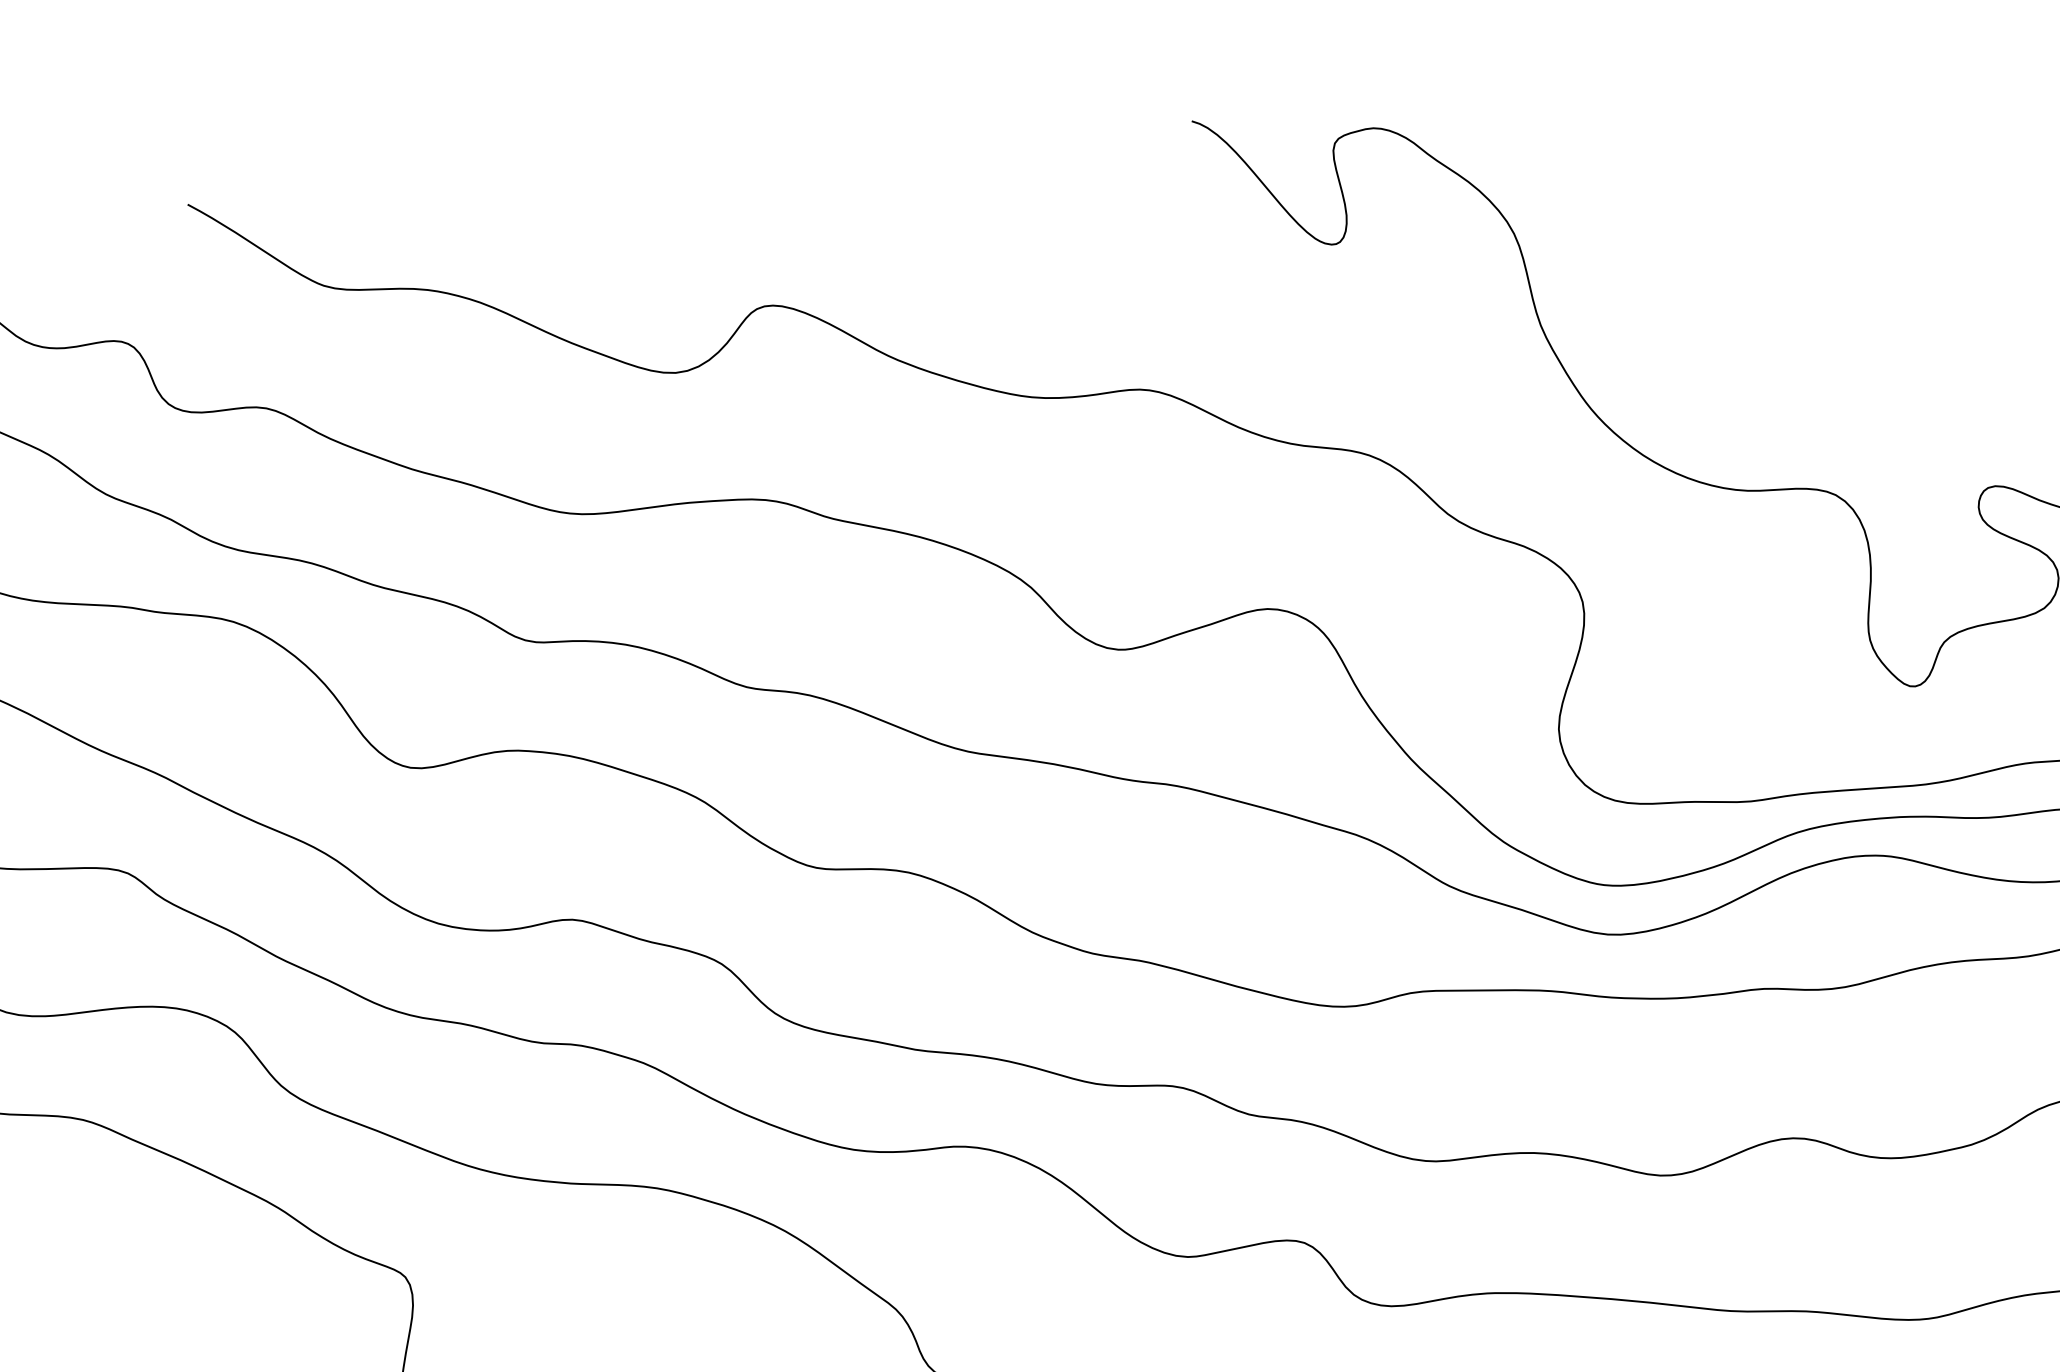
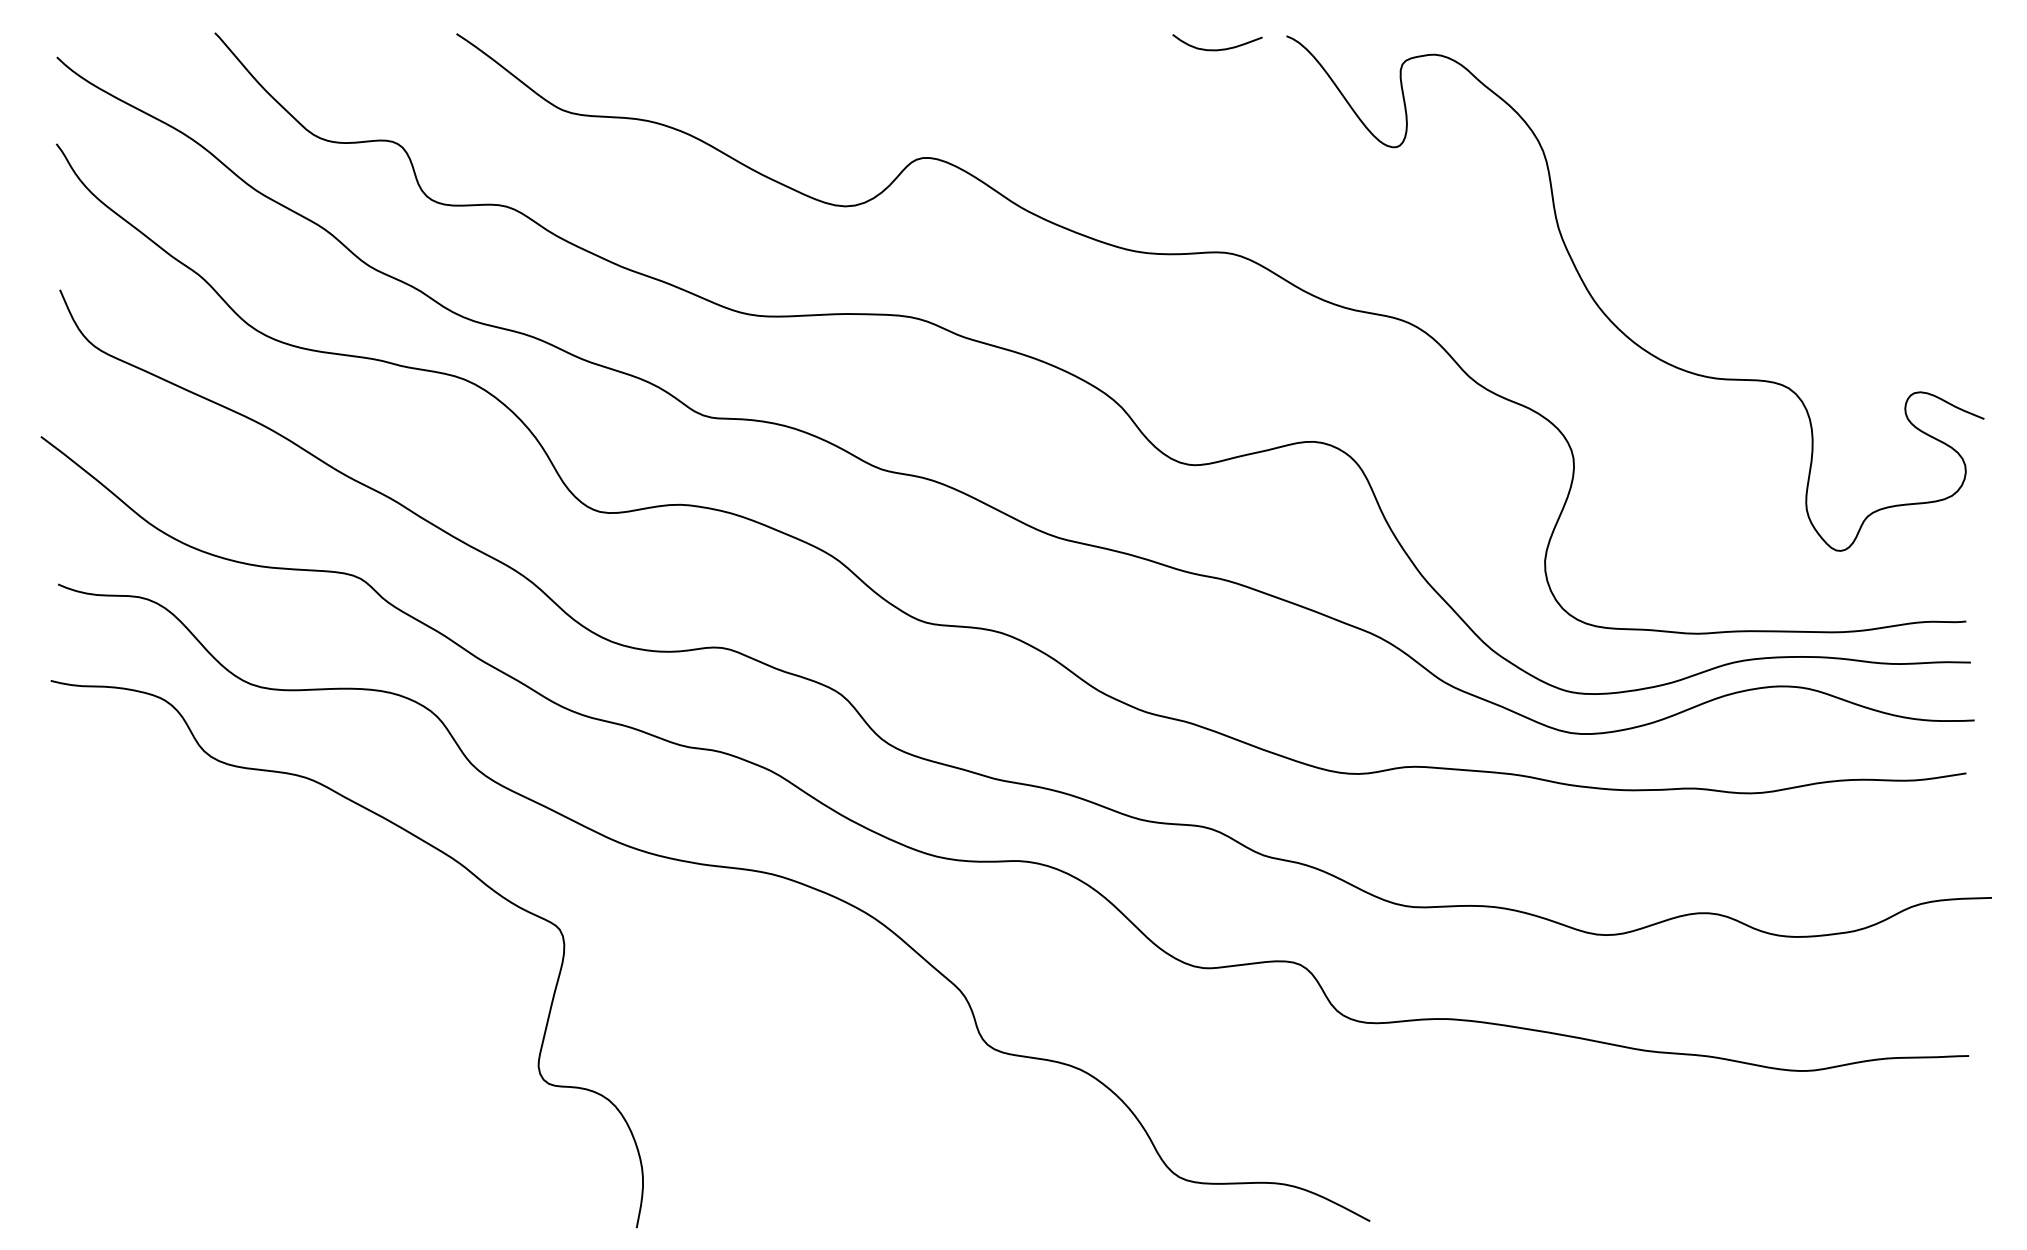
curve: (1109, 144) -> (1217, 49), added

